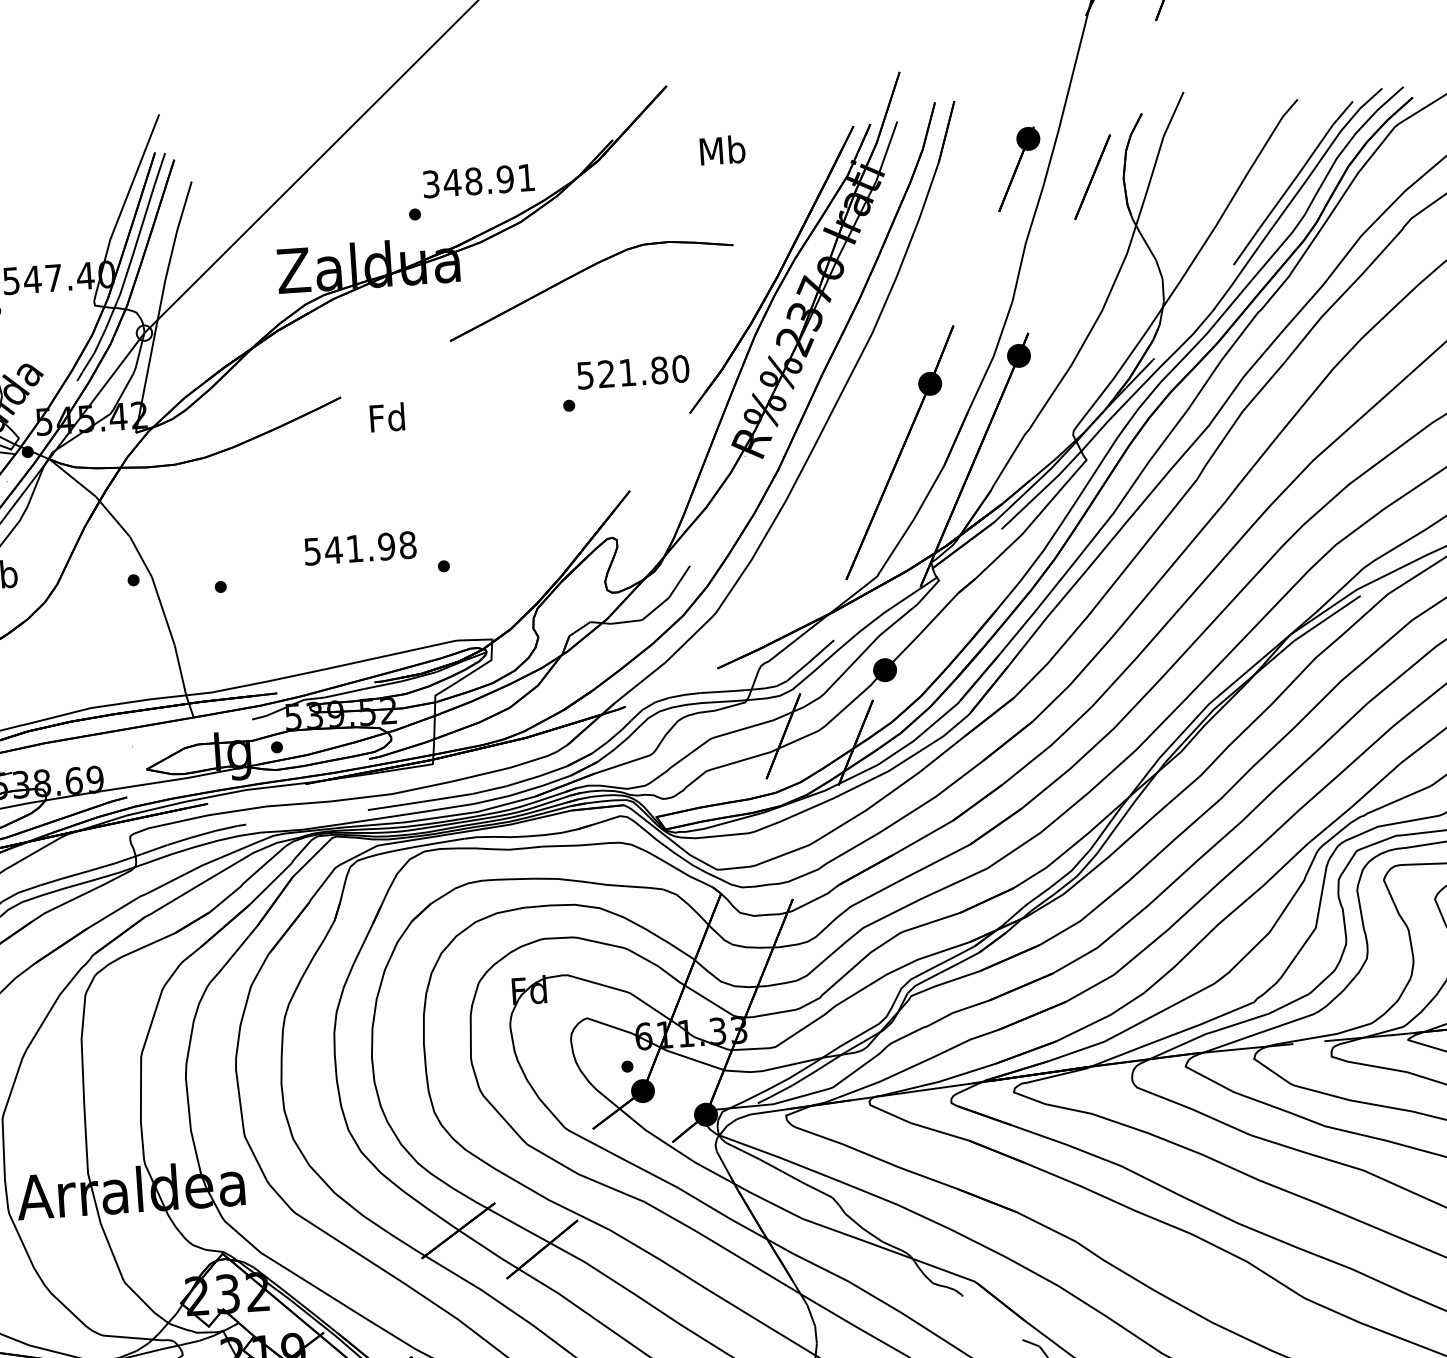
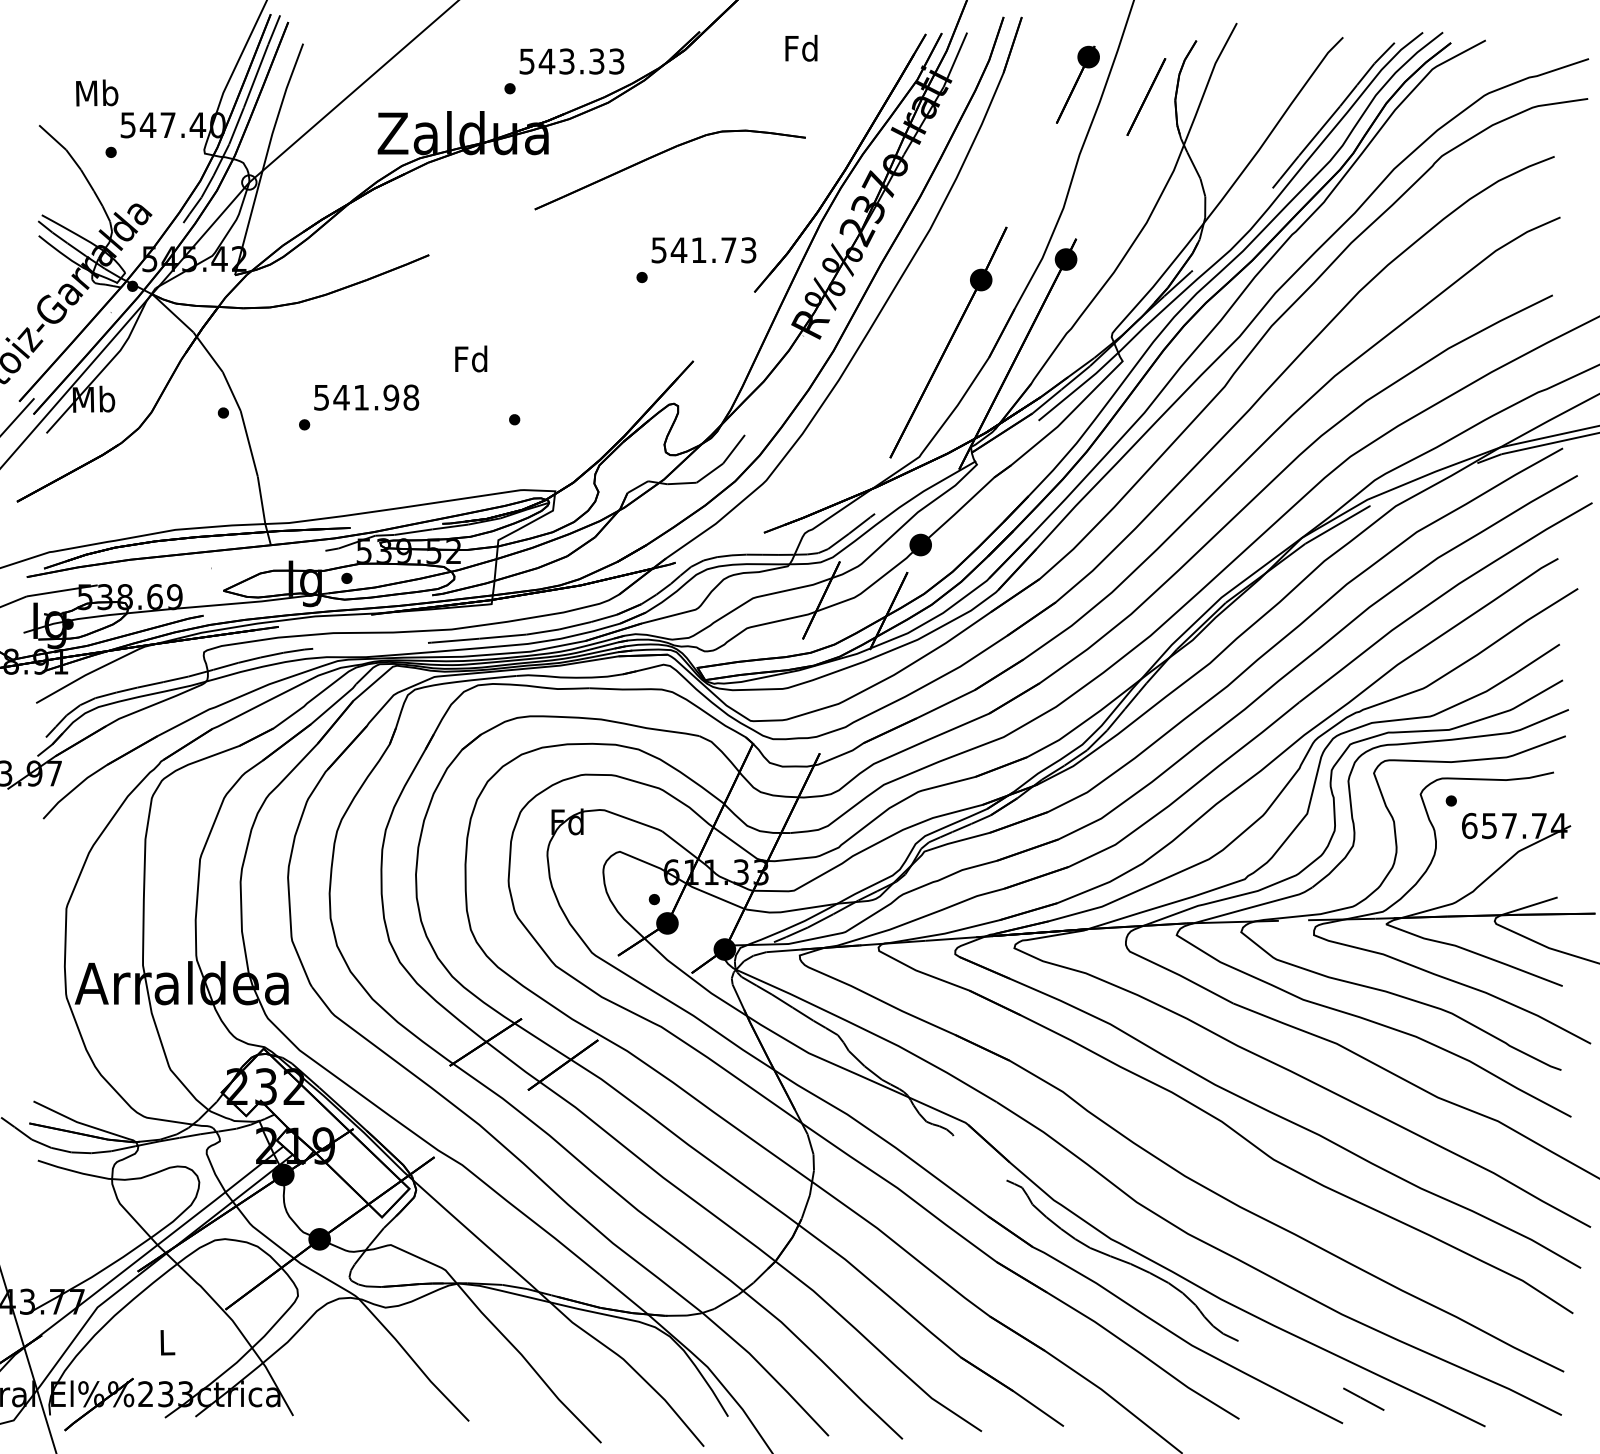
text: (722, 149) -> (801, 47), Mb -> Fd
text: (479, 180) -> (572, 61), 348.91 -> 543.33
text: (643, 371) -> (713, 250), 521.80 -> 541.73
text: (387, 417) -> (471, 358), moved
text: (360, 548) -> (366, 397), moved

